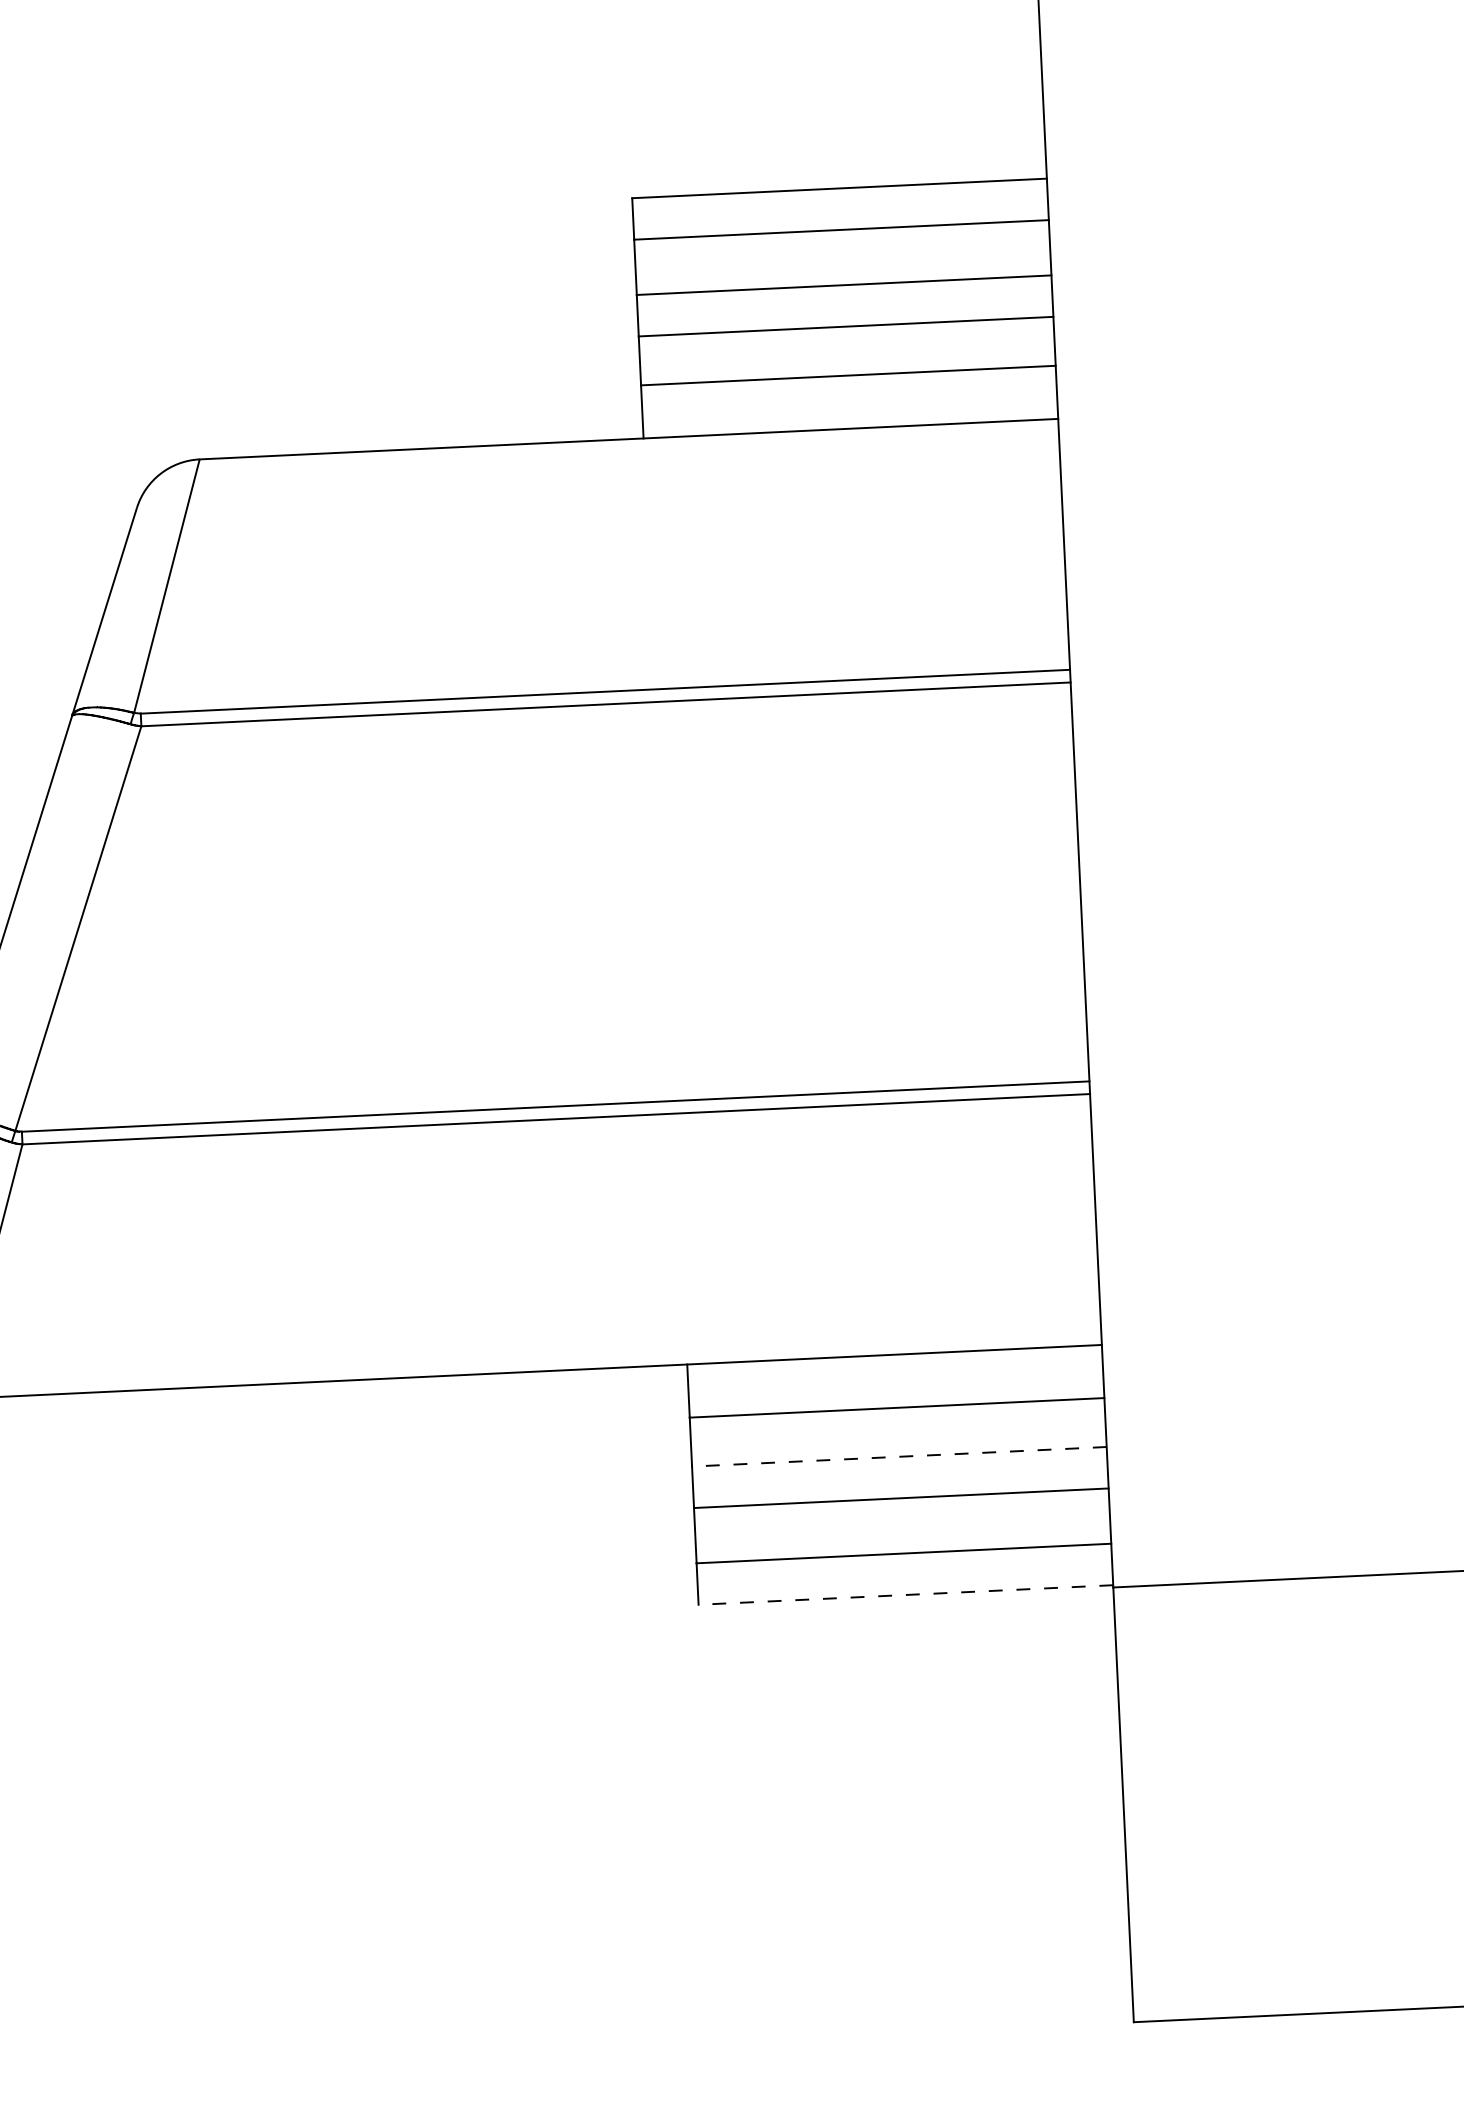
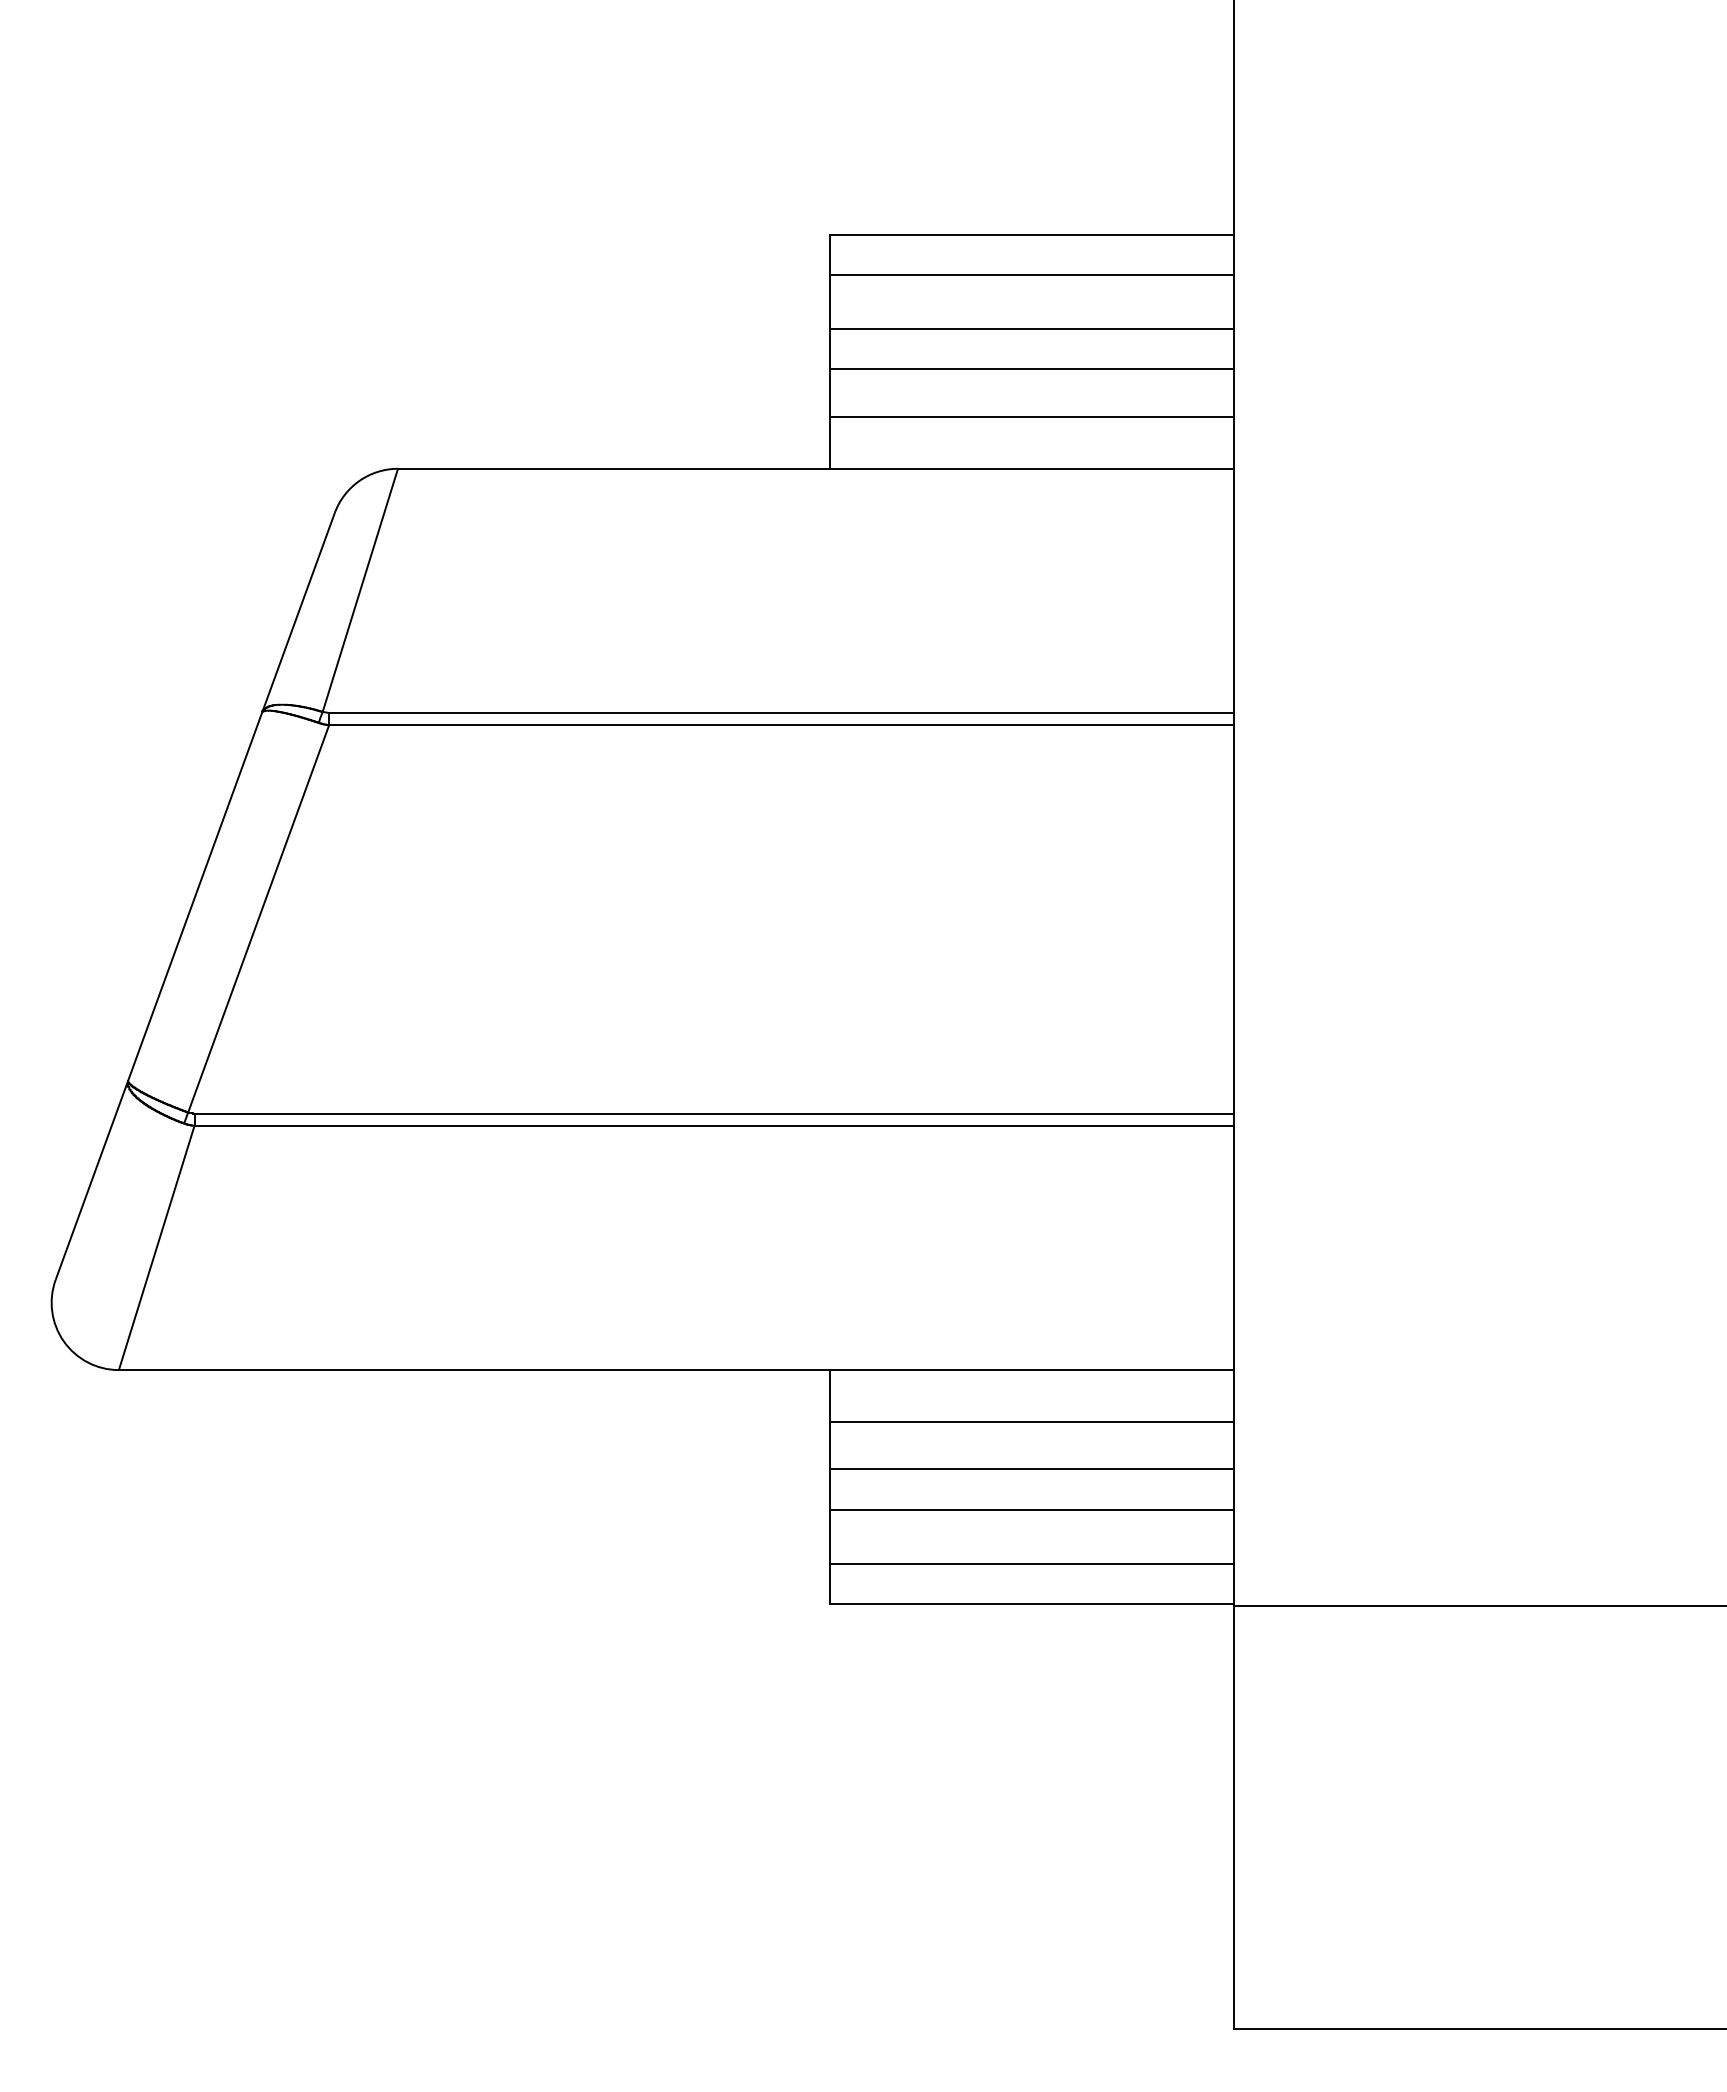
line: (899, 1456) -> (1031, 1469), dashed -> solid
line: (905, 1594) -> (1031, 1603), dashed -> solid

